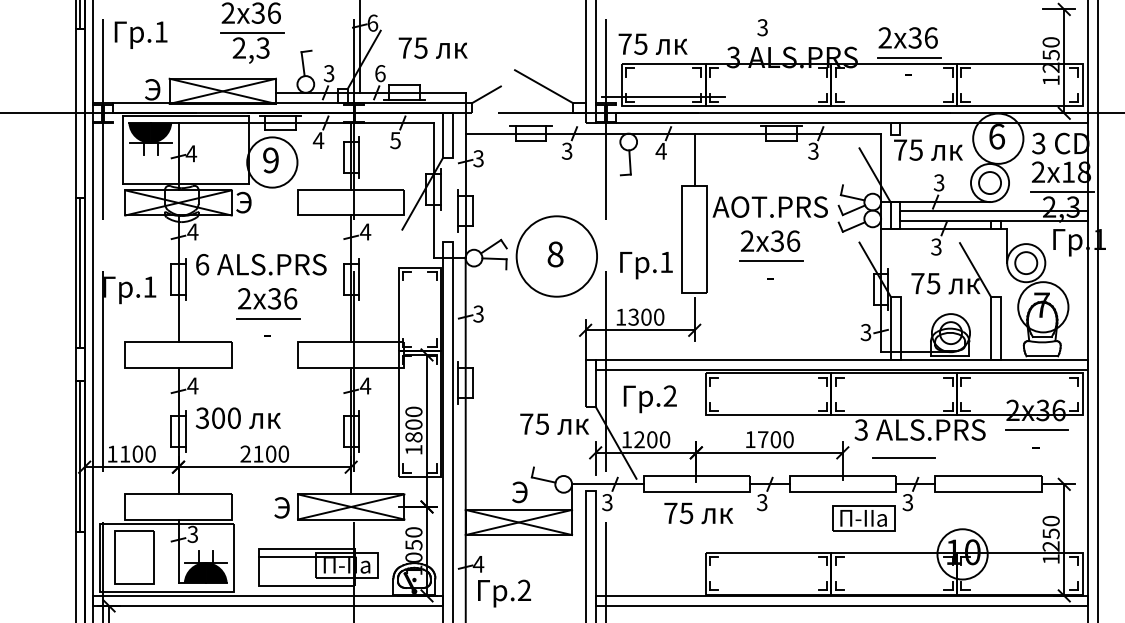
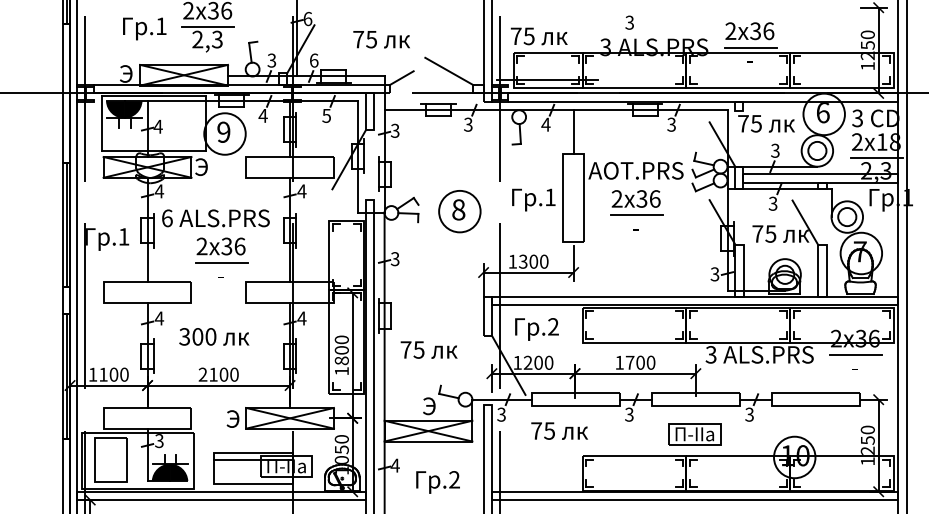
text: (140, 34) -> (144, 28), moved
text: (432, 47) -> (381, 39), moved
circle: (556, 256) -> (459, 211), size x0.62
text: (646, 265) -> (533, 200), moved
text: (237, 417) -> (213, 336), moved
text: (554, 423) -> (429, 349), moved
line: (903, 457) -> (745, 377), removed
text: (698, 513) -> (559, 431), moved
part: (863, 518) -> (694, 434), moved
text: (504, 593) -> (438, 482), moved

